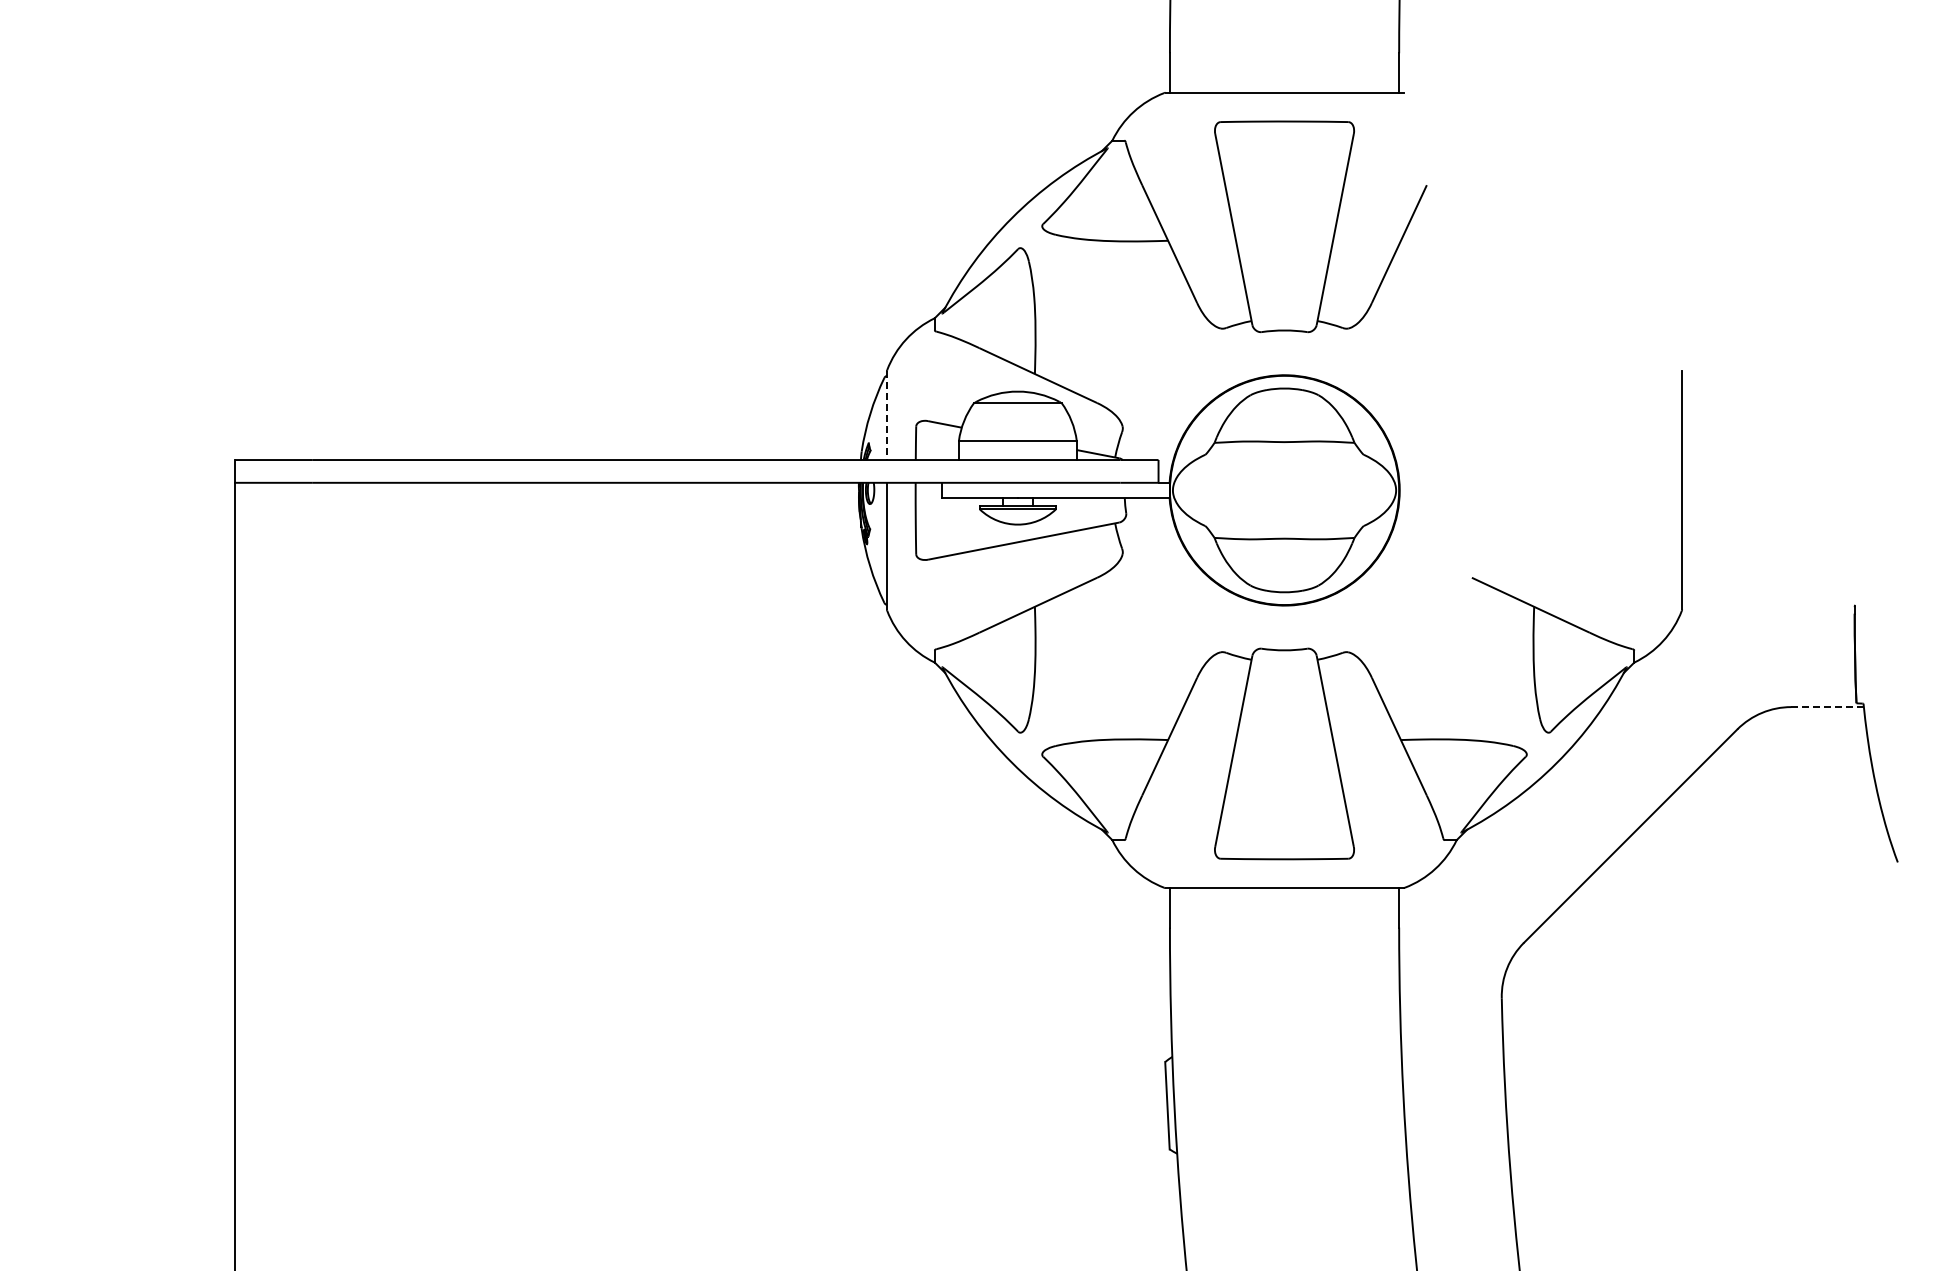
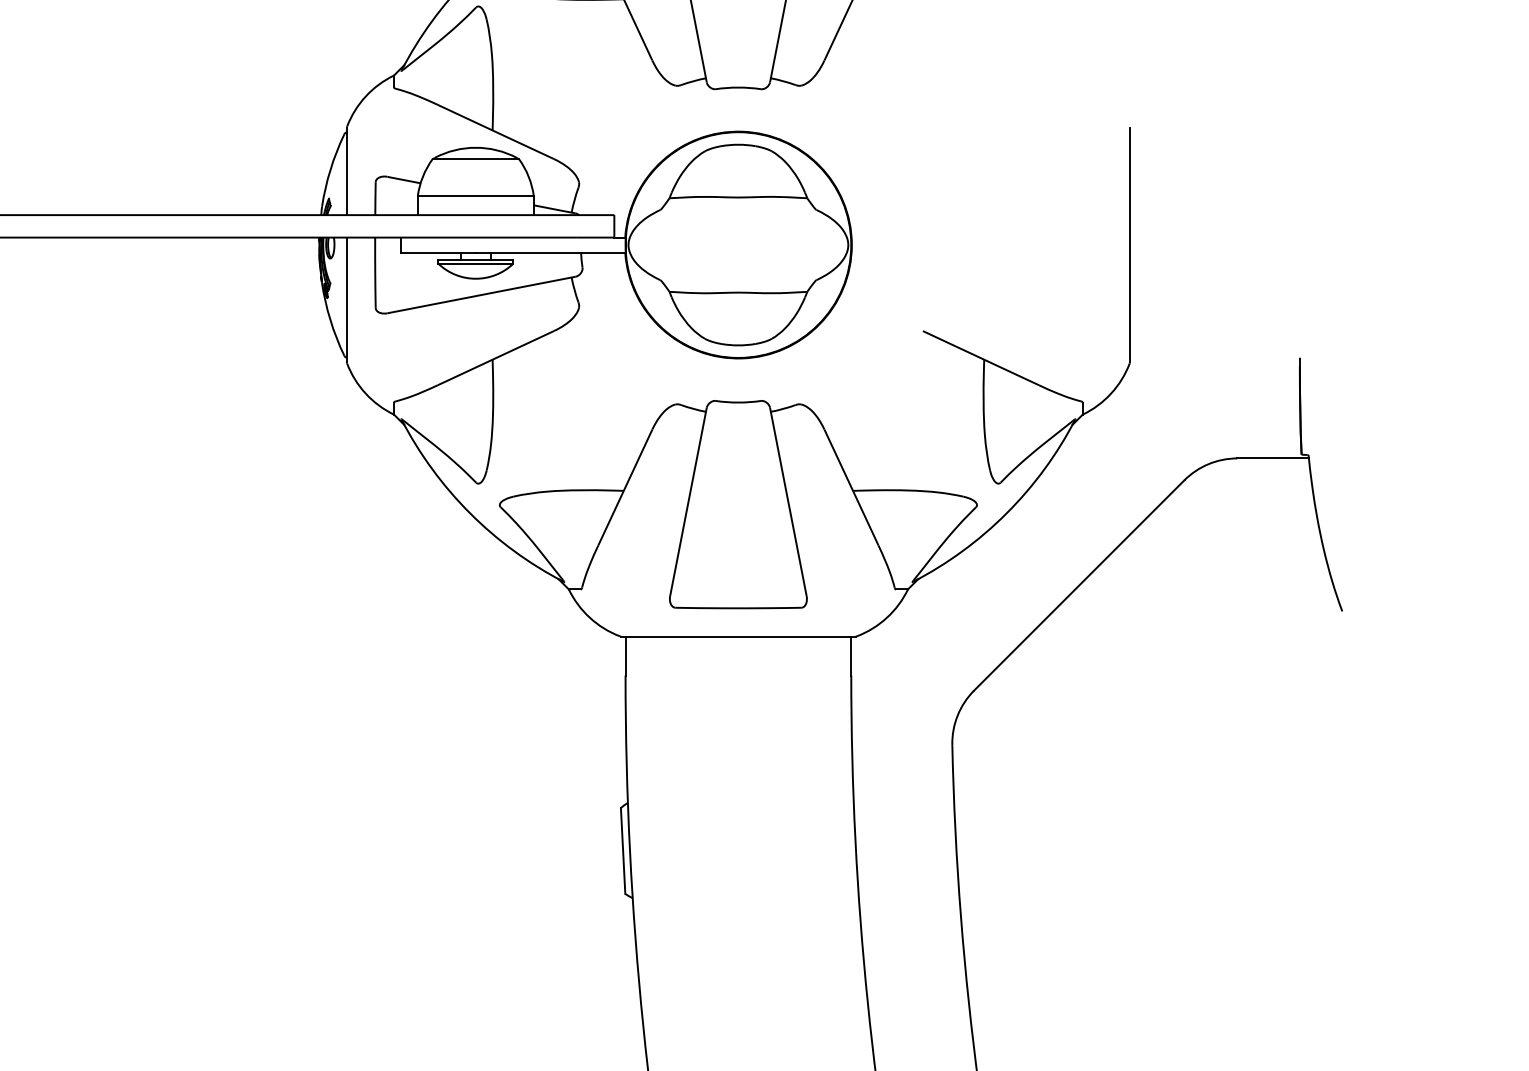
line: (886, 416) -> (346, 172), dashed -> solid
line: (1827, 707) -> (1273, 458), dashed -> solid

